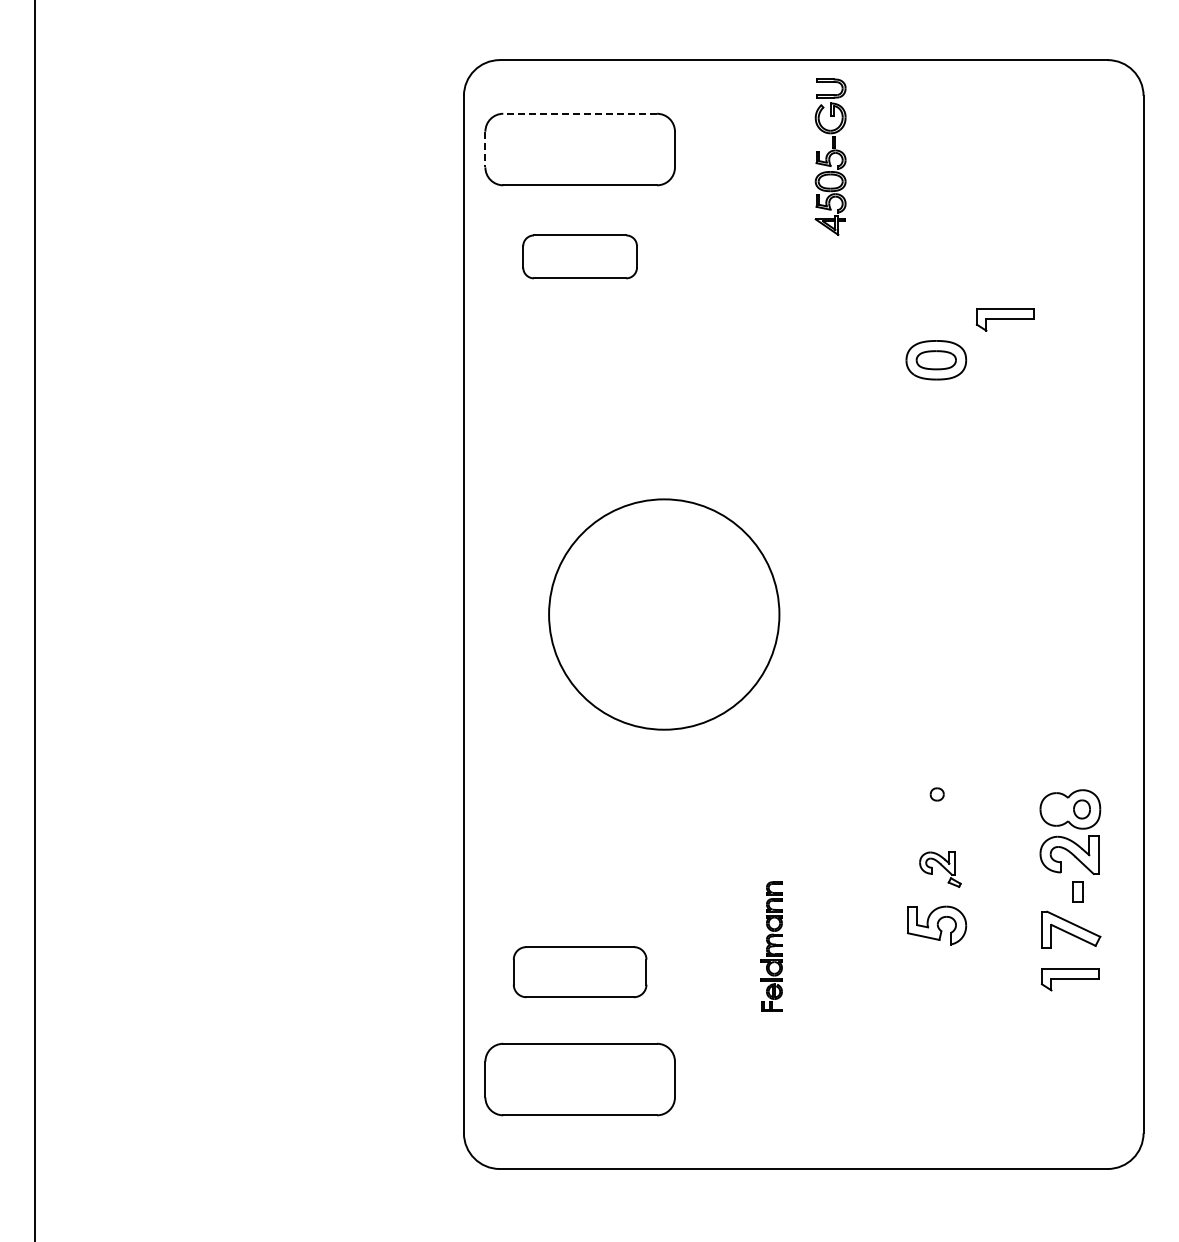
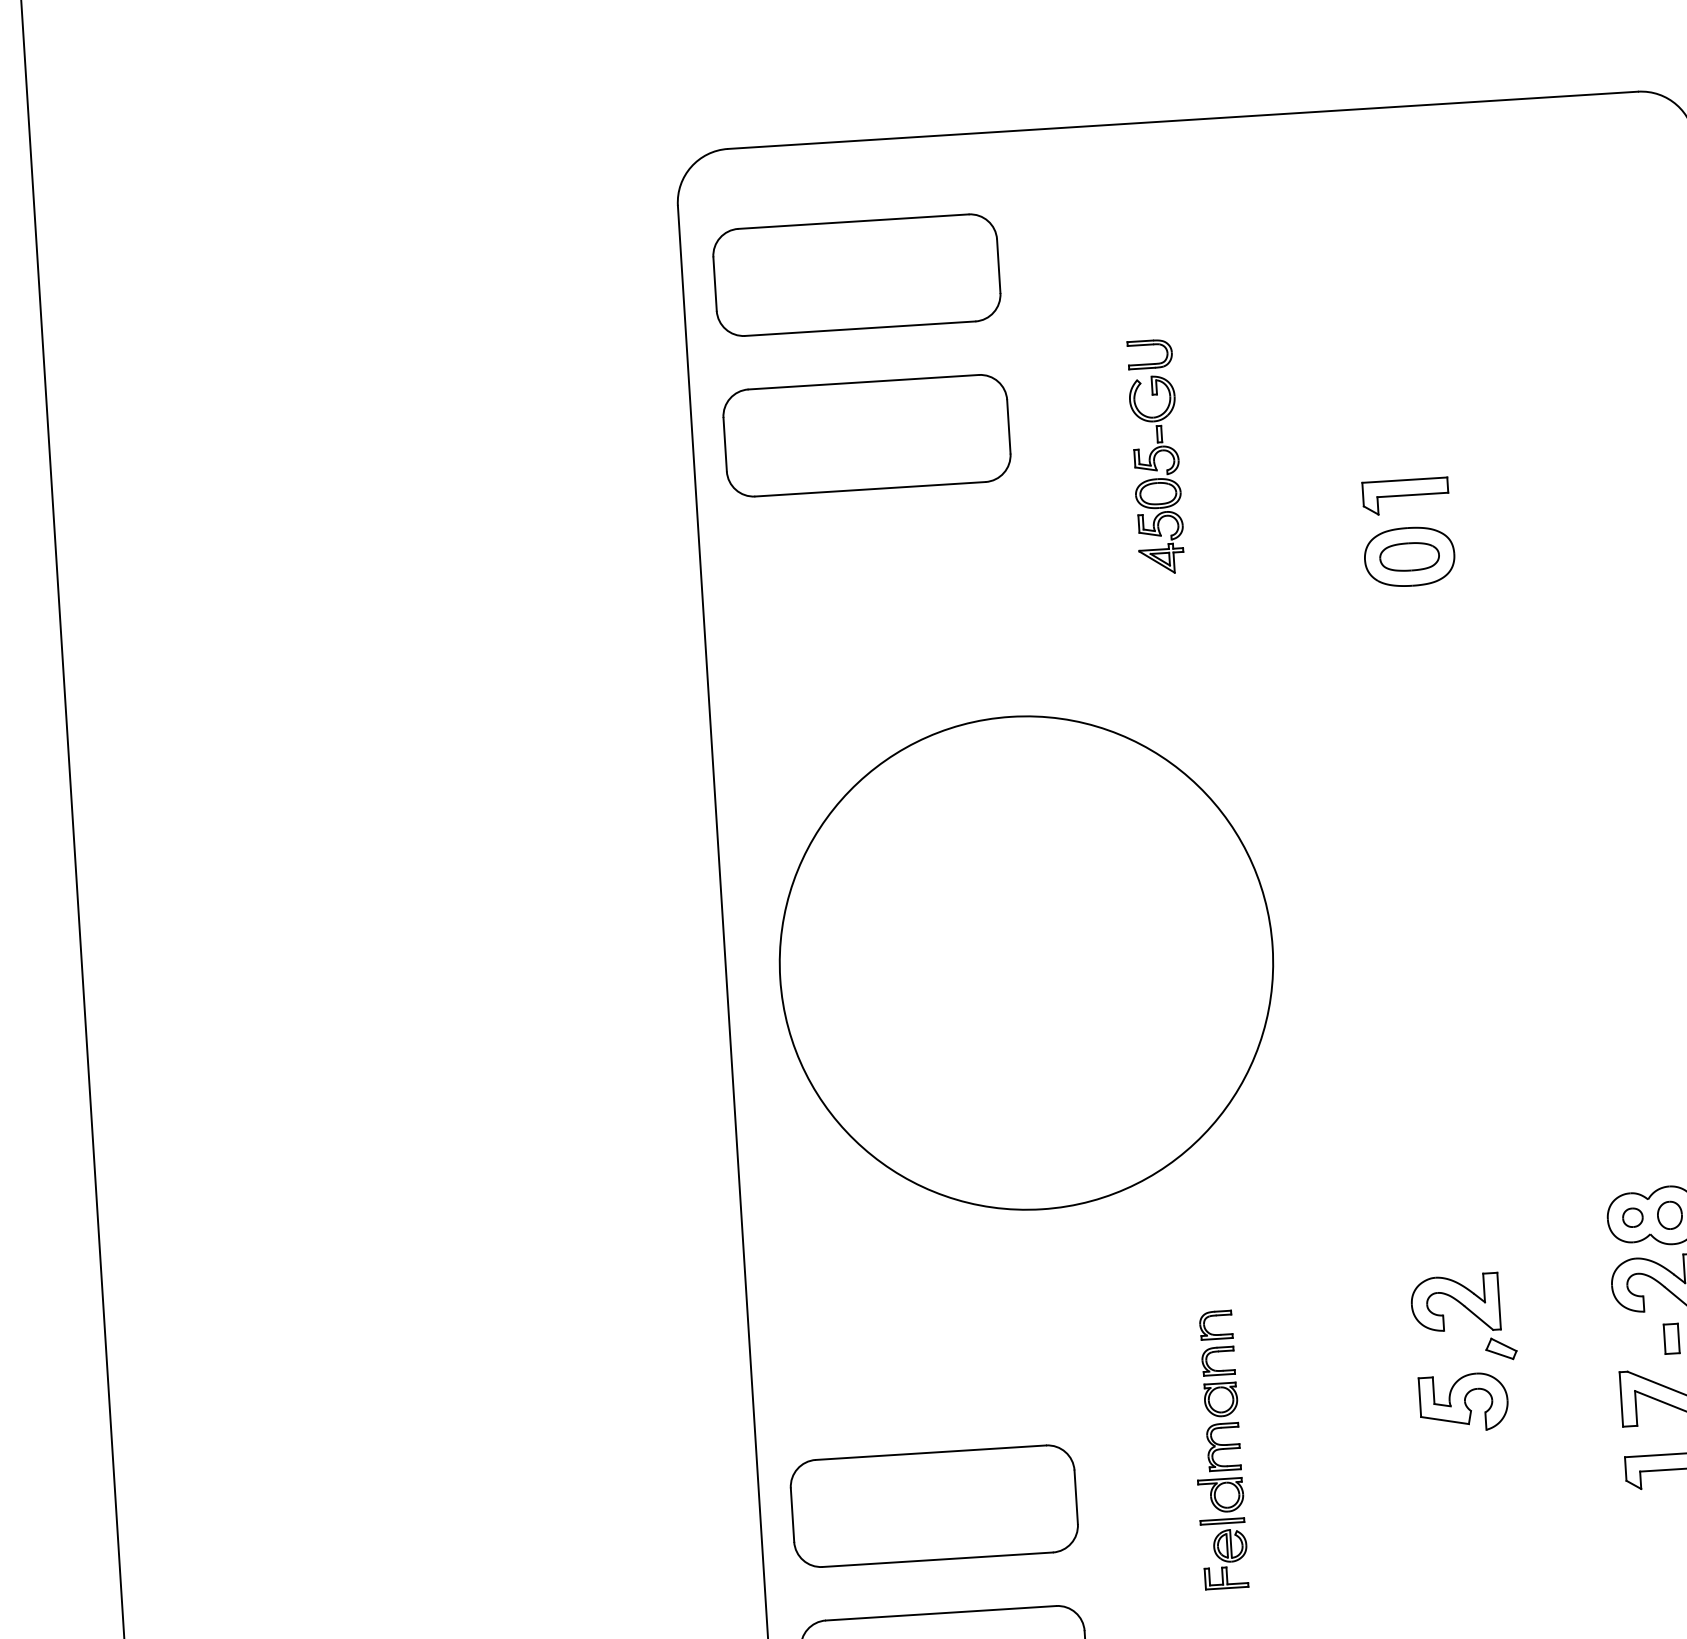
line: (580, 113) -> (853, 221), dashed -> solid
line: (485, 149) -> (715, 284), dashed -> solid
part: (830, 156) -> (1155, 456), moved
part: (579, 256) -> (865, 435), size x1.67
part: (1005, 319) -> (1406, 495), moved
circle: (663, 614) -> (1025, 963), size x1.43
part: (936, 794) -> (1631, 1217), moved
part: (940, 869) -> (1463, 1318), size x1.67
part: (771, 946) -> (1218, 1449), size x1.43
part: (579, 971) -> (933, 1505), size x1.43

